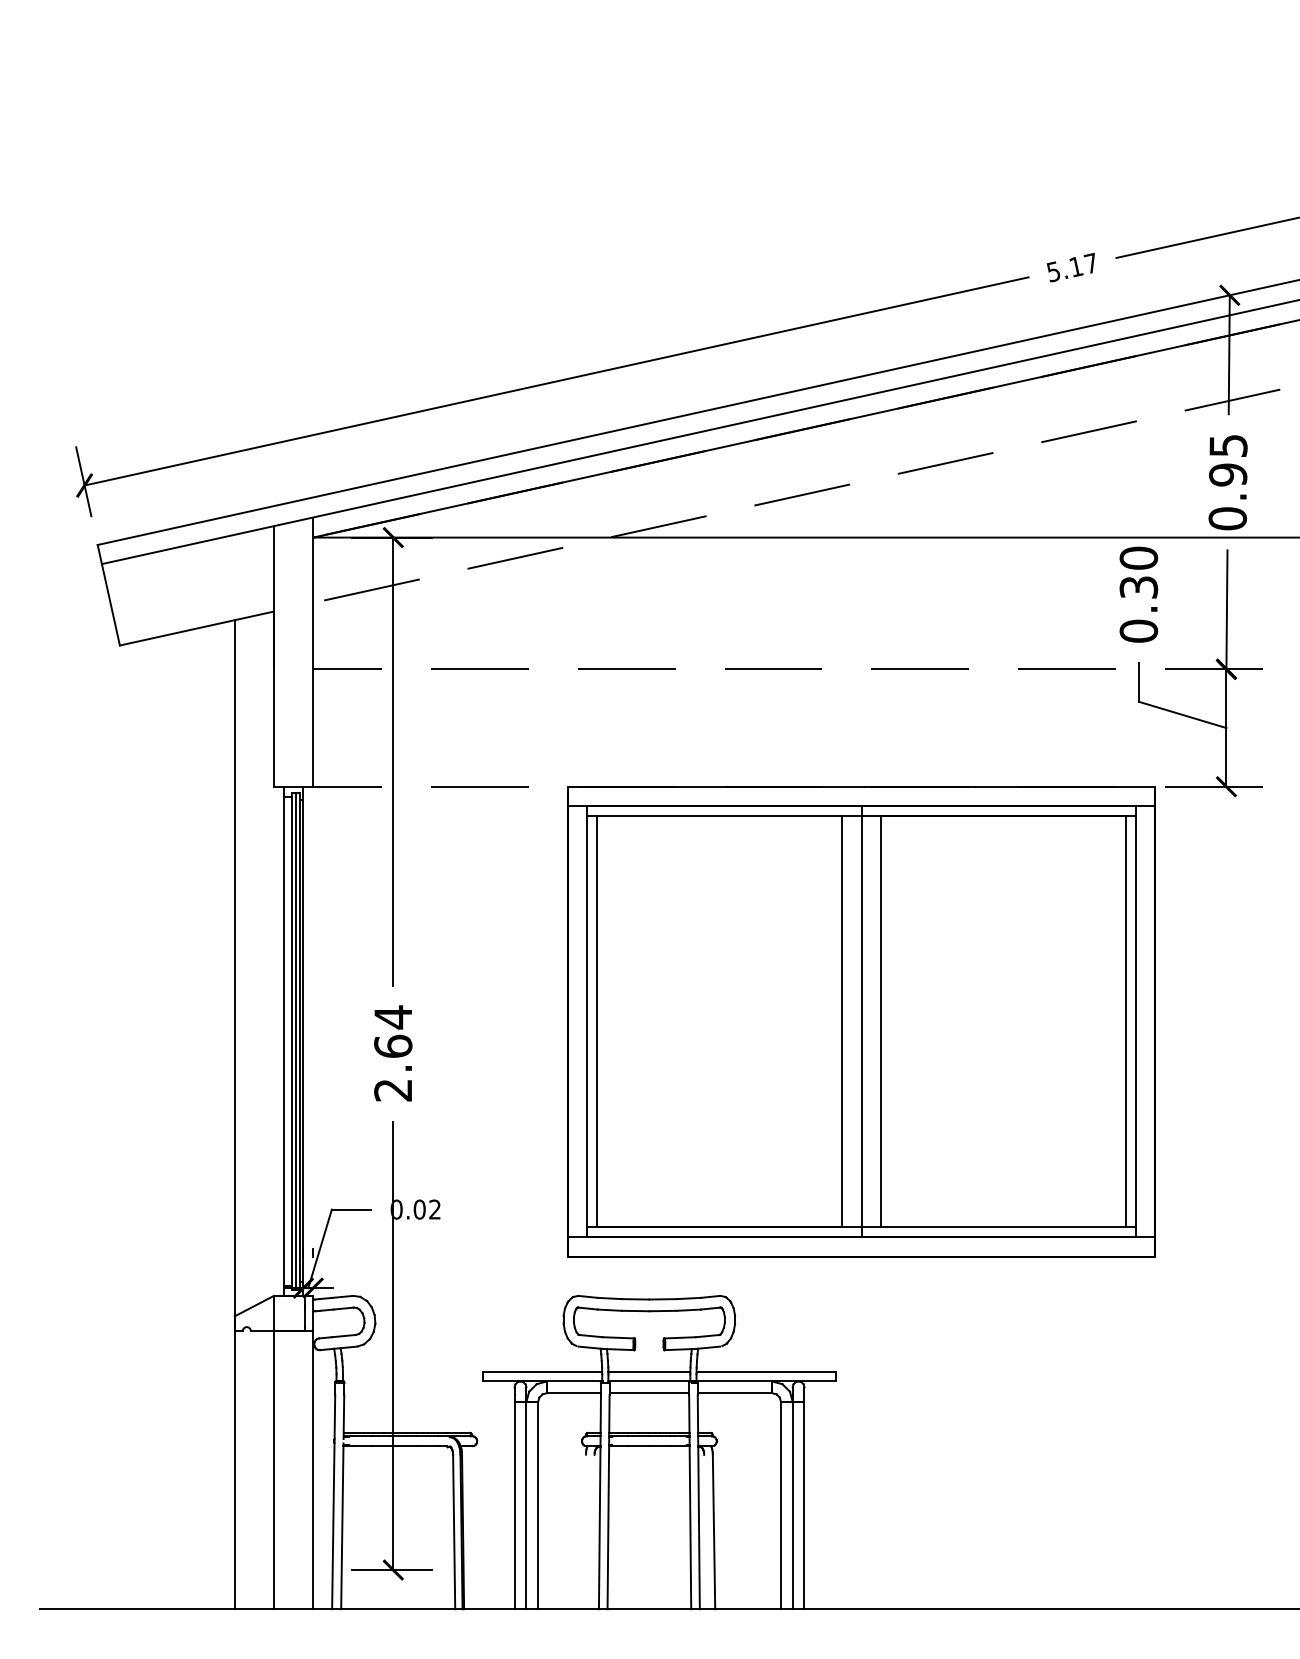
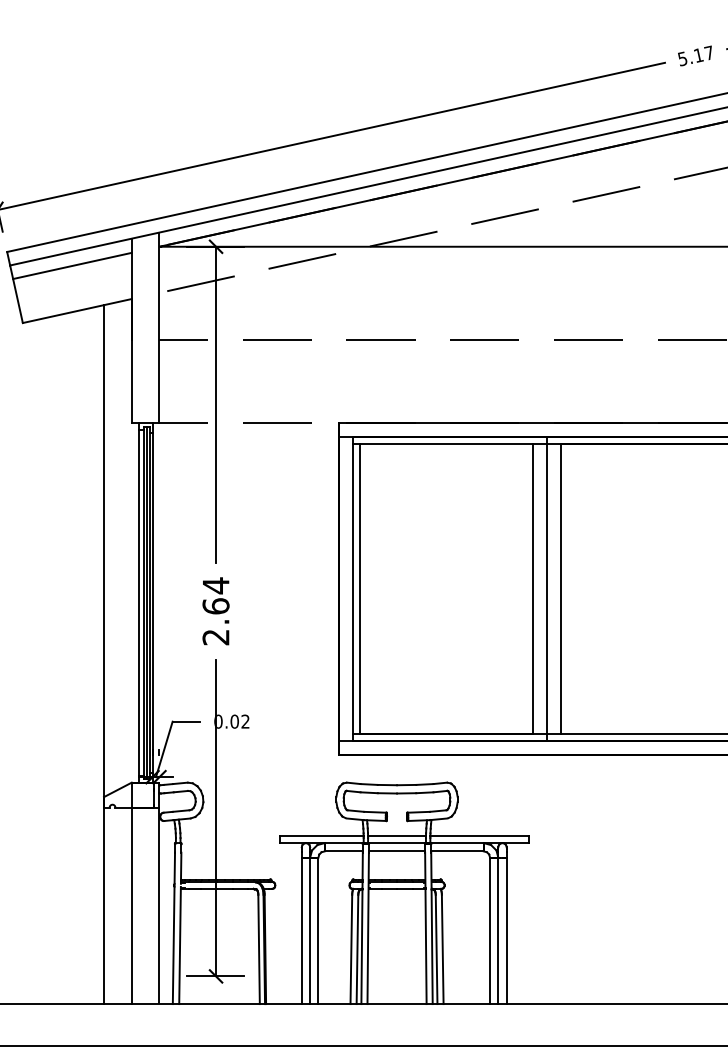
line: (189, 564) -> (72, 265), added
line: (584, 1531) -> (351, 949), added
line: (593, 1531) -> (357, 949), added
line: (705, 1531) -> (436, 949), added

